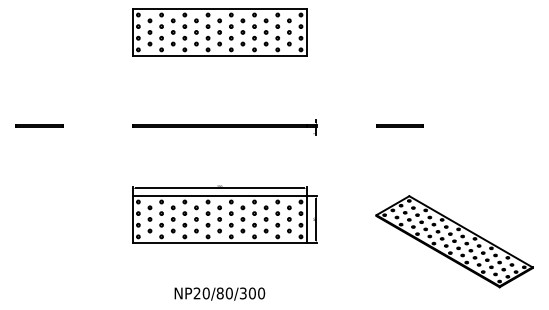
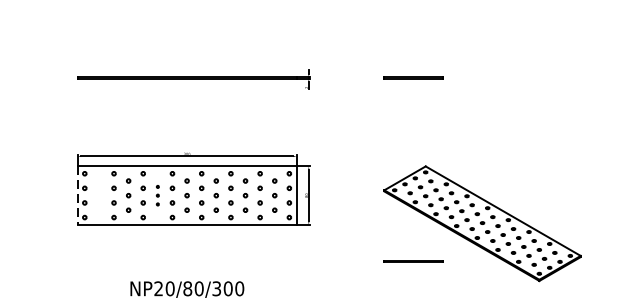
line: (132, 219) -> (77, 195), solid -> dashed
part: (149, 219) -> (98, 195), removed
part: (196, 219) -> (157, 195), size x0.6
line: (399, 271) -> (413, 261), added

